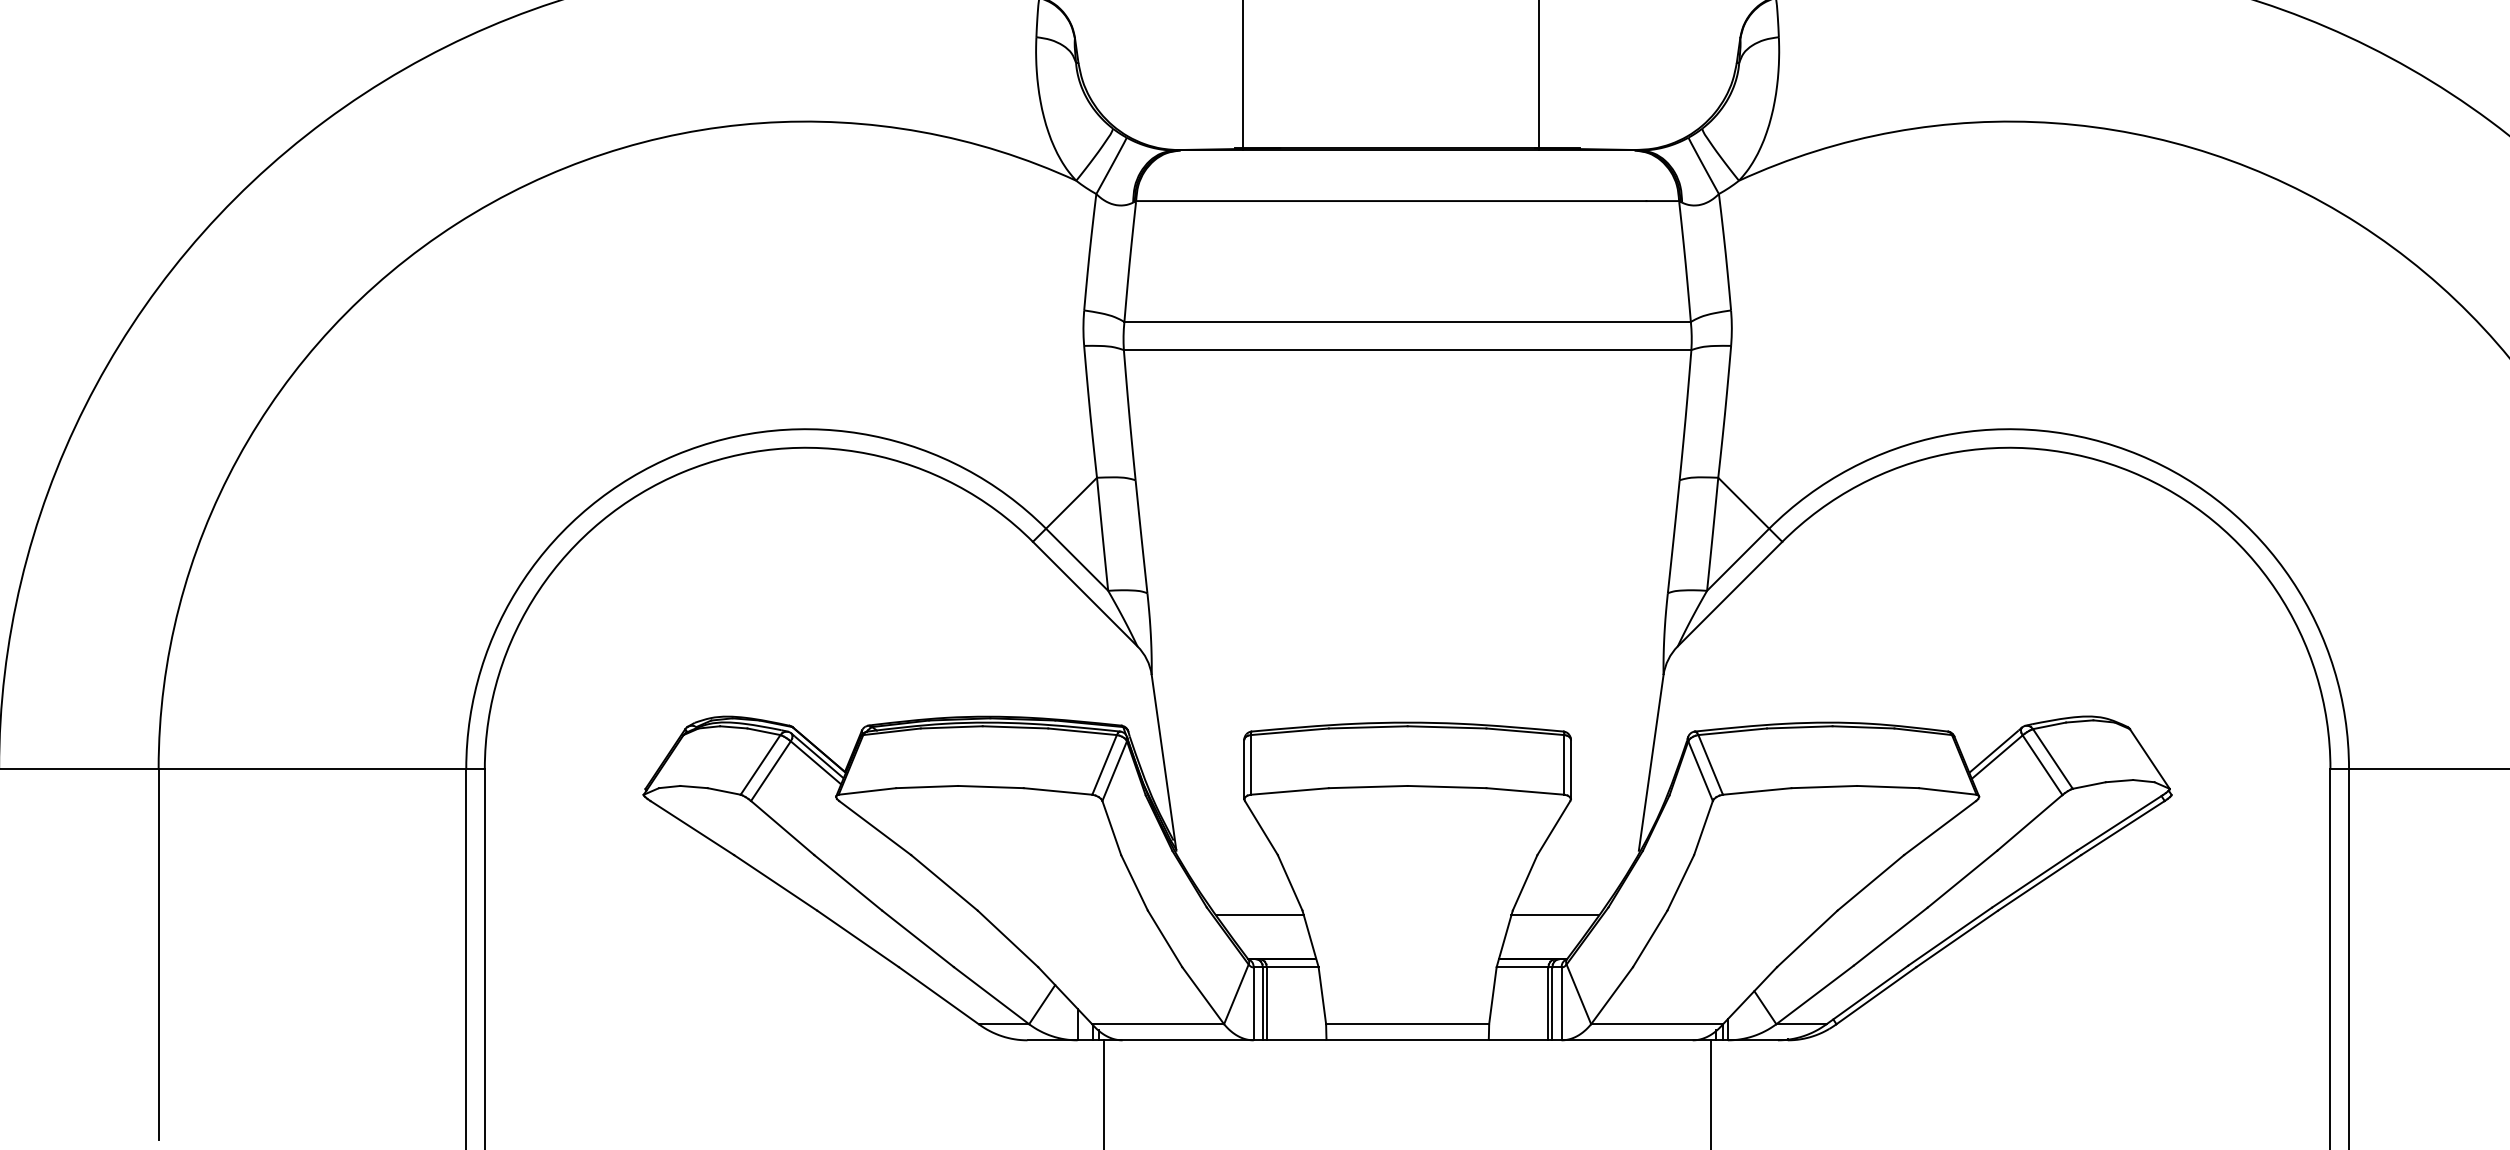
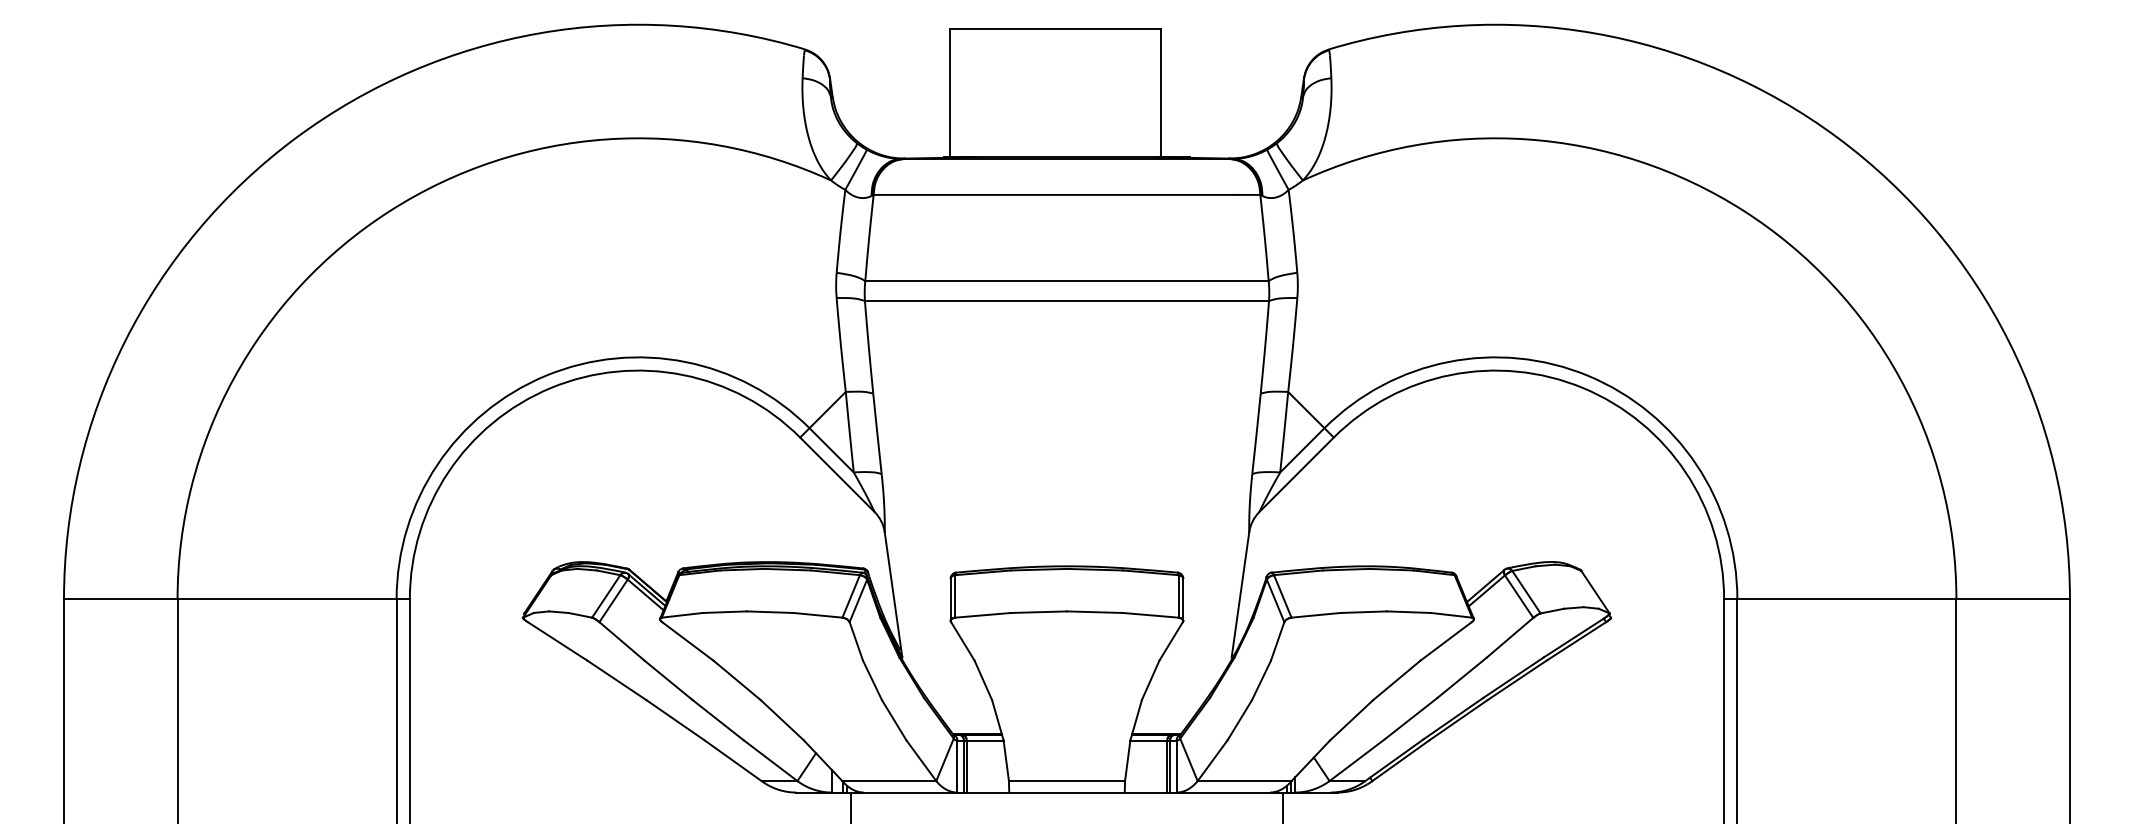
line: (1260, 915) -> (962, 703), removed
line: (1554, 915) -> (1171, 703), removed

